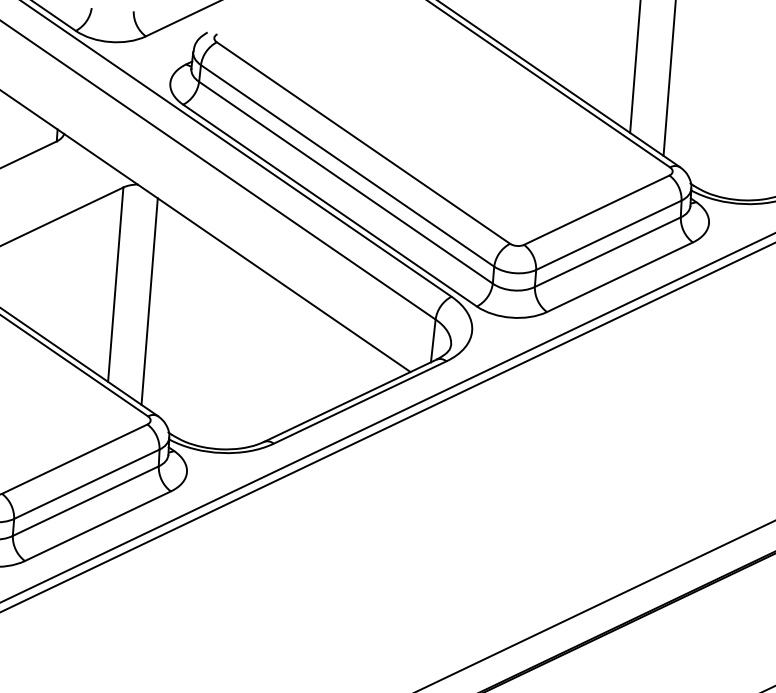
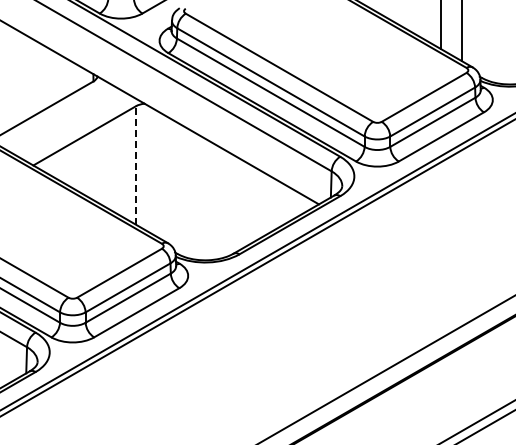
line: (116, 283) -> (136, 164), solid -> dashed
line: (149, 302) -> (157, 174), removed

